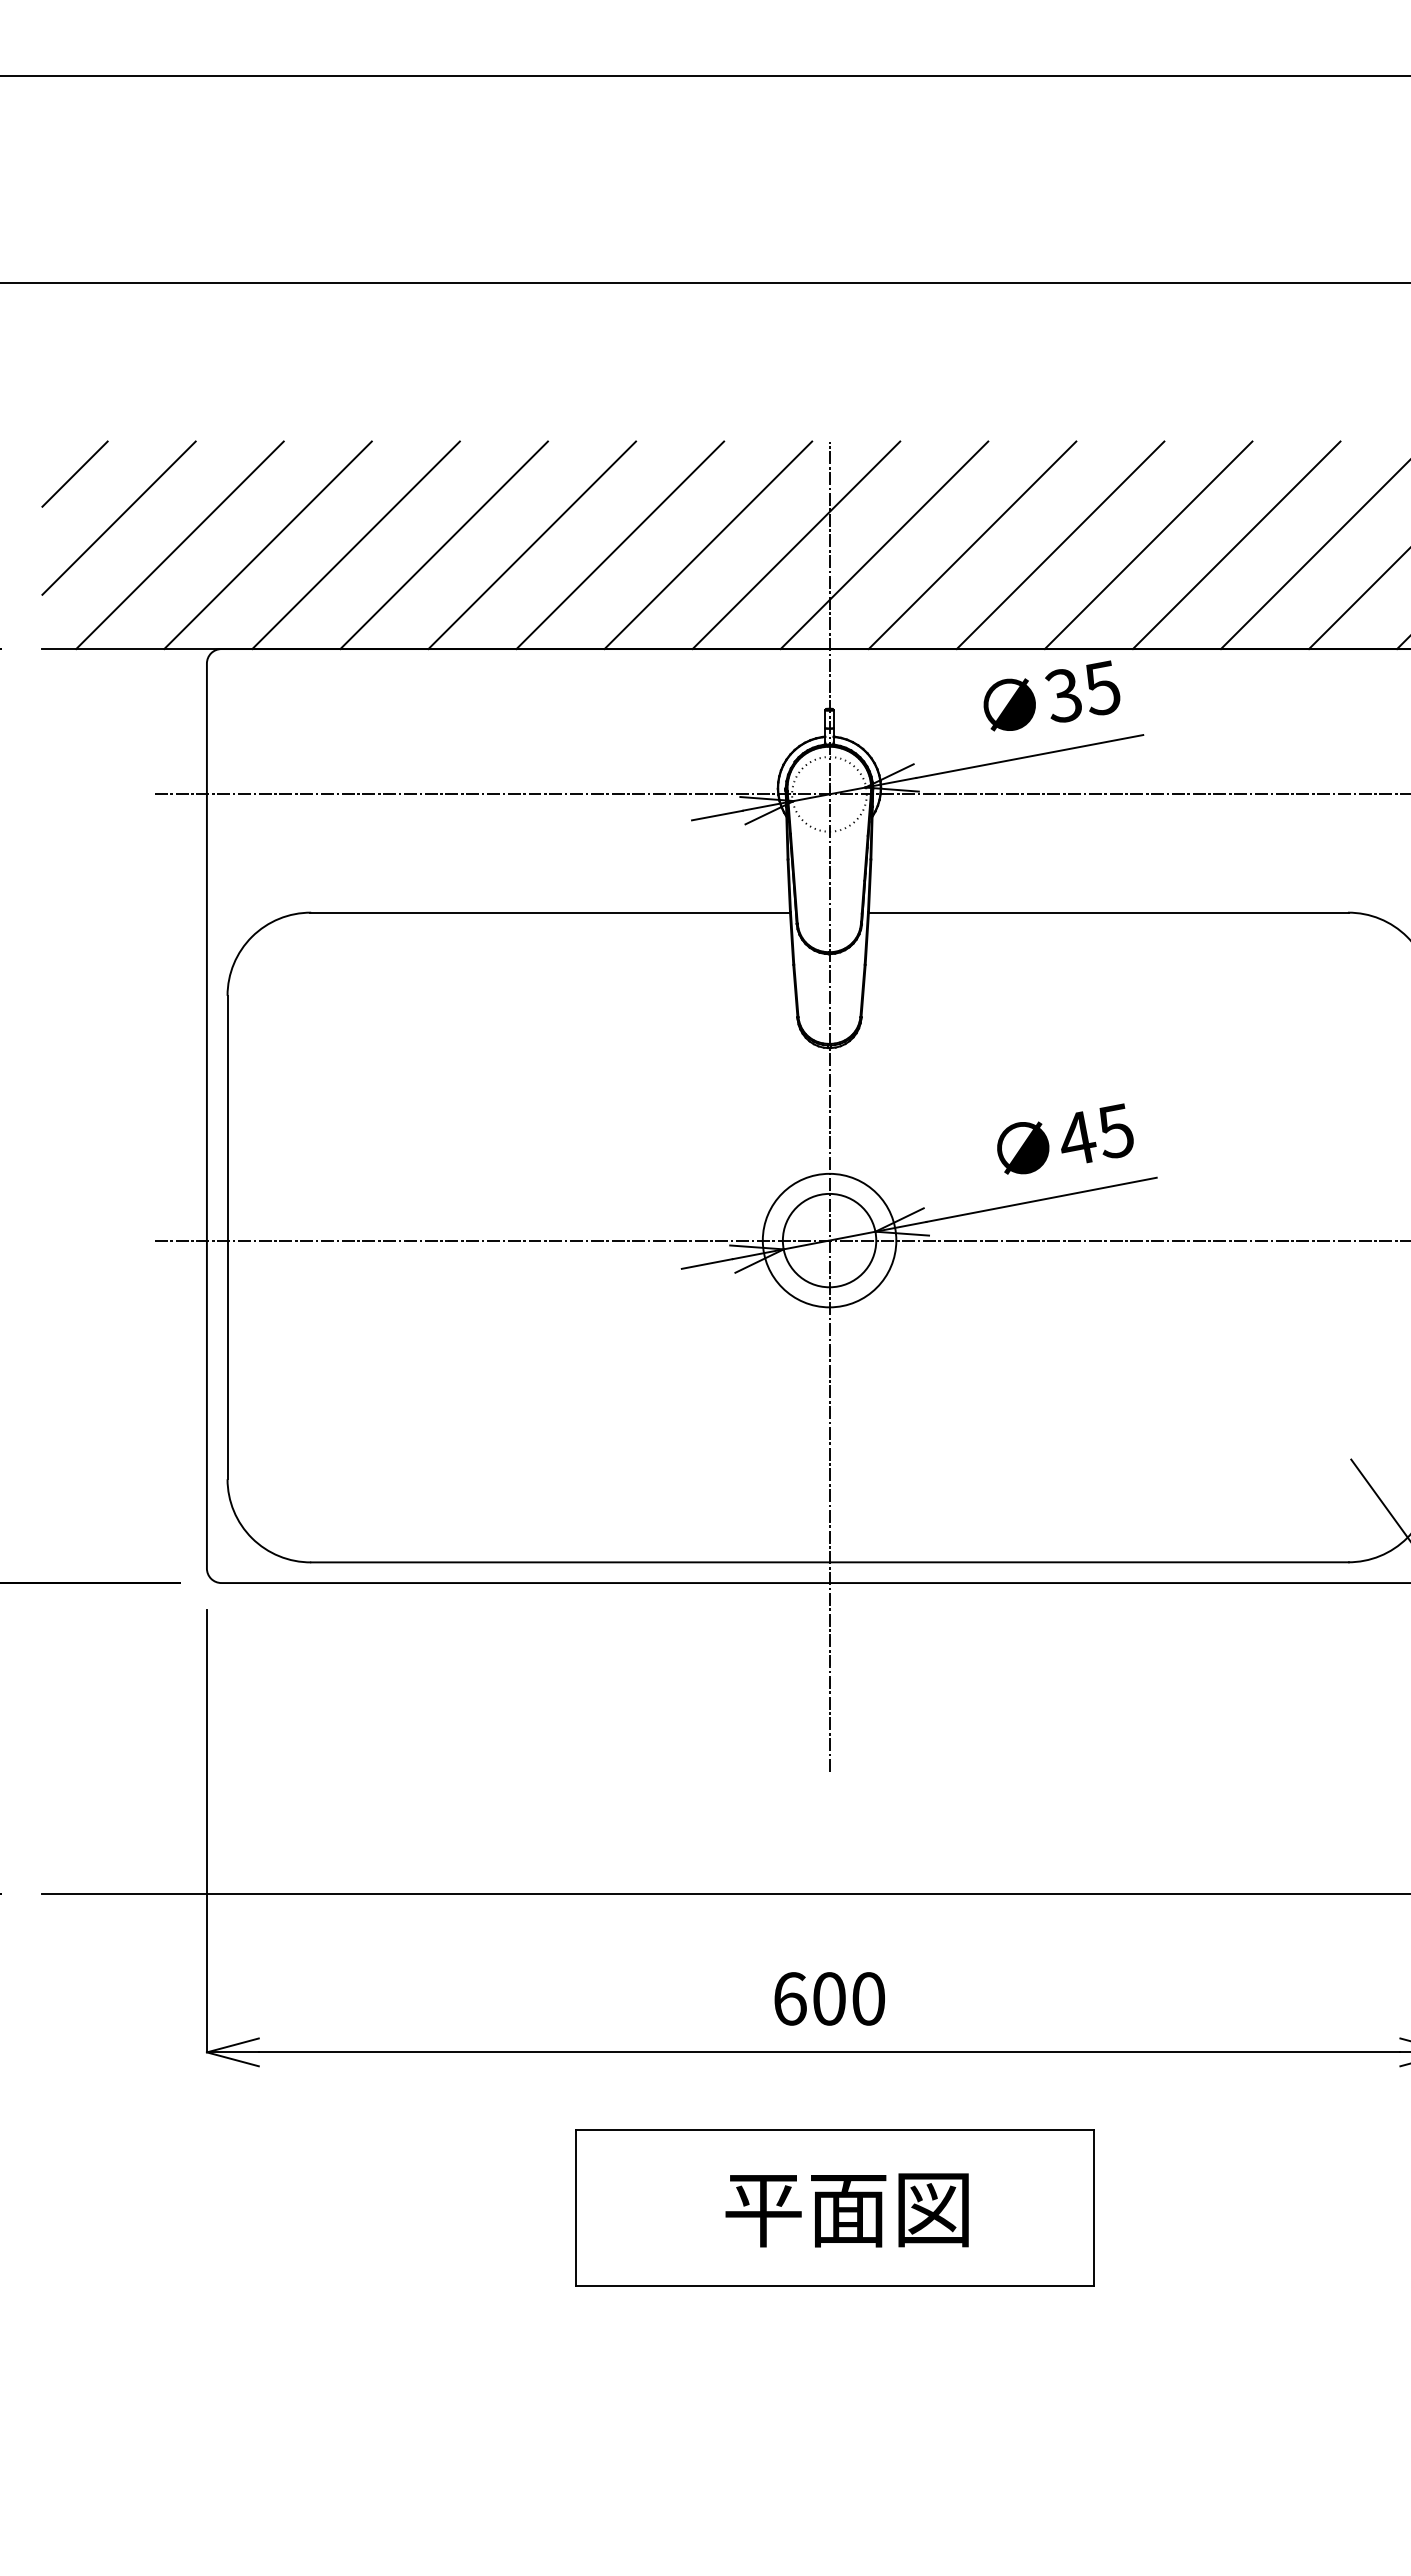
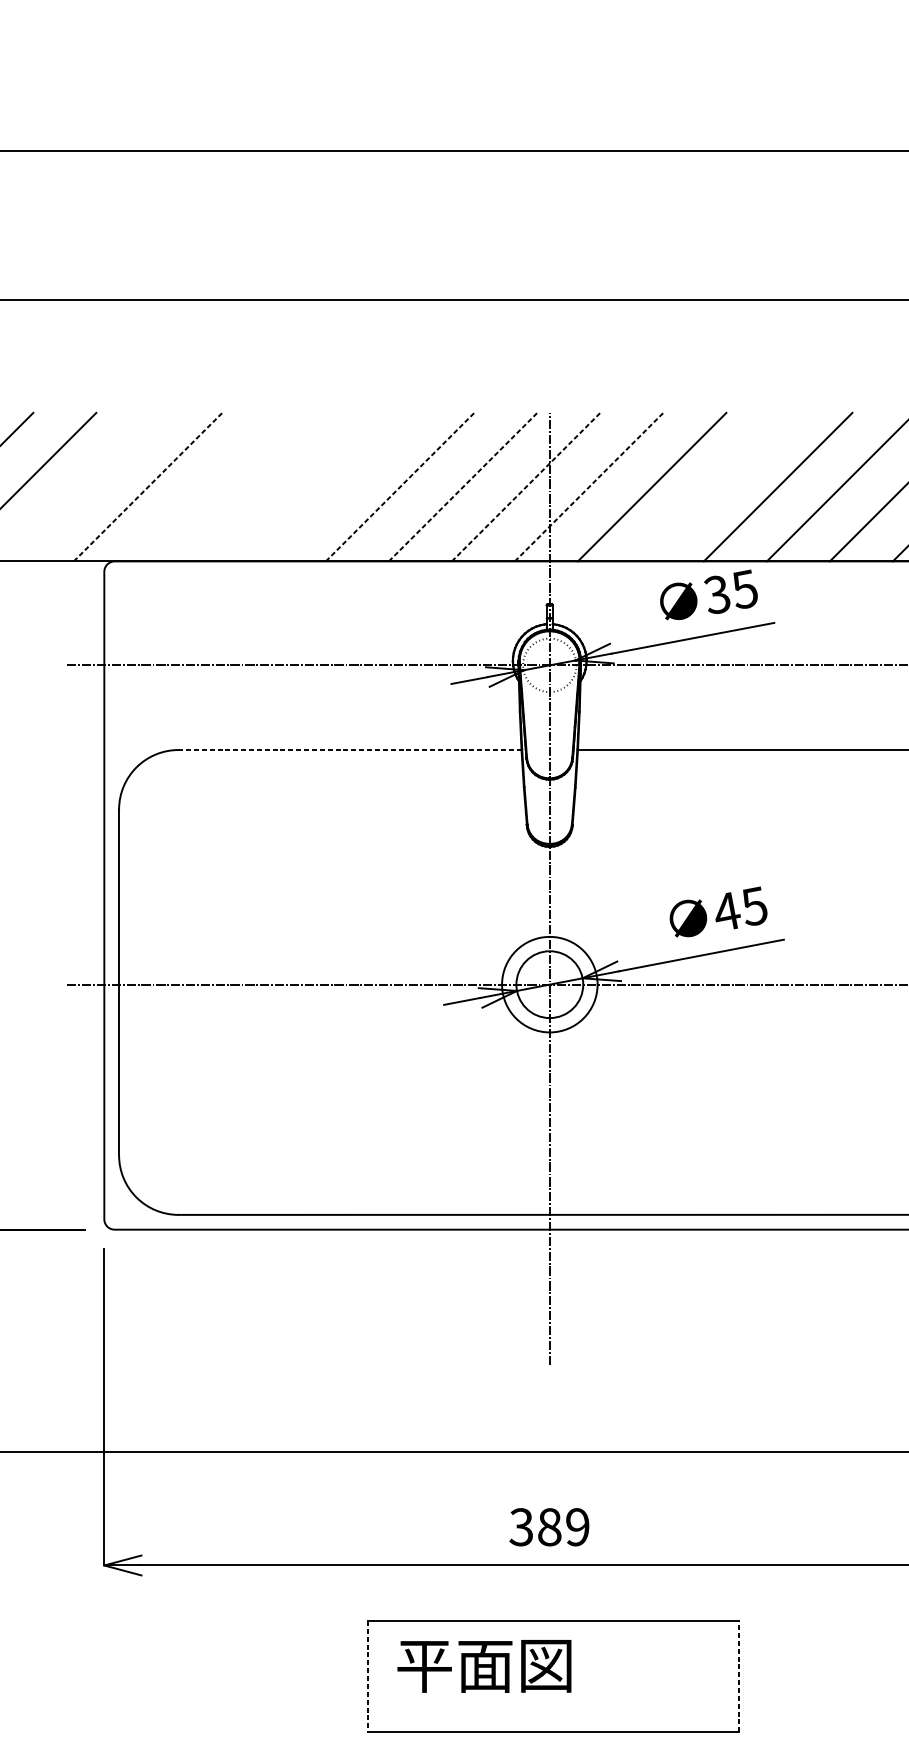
line: (179, 545) -> (84, 487), removed
line: (268, 545) -> (148, 487), solid -> dashed
line: (355, 545) -> (210, 487), removed
line: (443, 545) -> (273, 487), removed
line: (532, 545) -> (337, 487), removed
line: (620, 545) -> (400, 487), solid -> dashed
line: (708, 545) -> (463, 487), solid -> dashed
line: (796, 545) -> (526, 487), solid -> dashed
line: (884, 545) -> (589, 487), solid -> dashed
line: (1060, 545) -> (715, 487), removed
line: (550, 912) -> (350, 749), solid -> dashed
text: (828, 1998) -> (549, 1526), 600 -> 389
line: (575, 2207) -> (368, 1676), solid -> dashed
line: (1094, 2207) -> (739, 1676), solid -> dashed
text: (846, 2210) -> (483, 1666), moved

